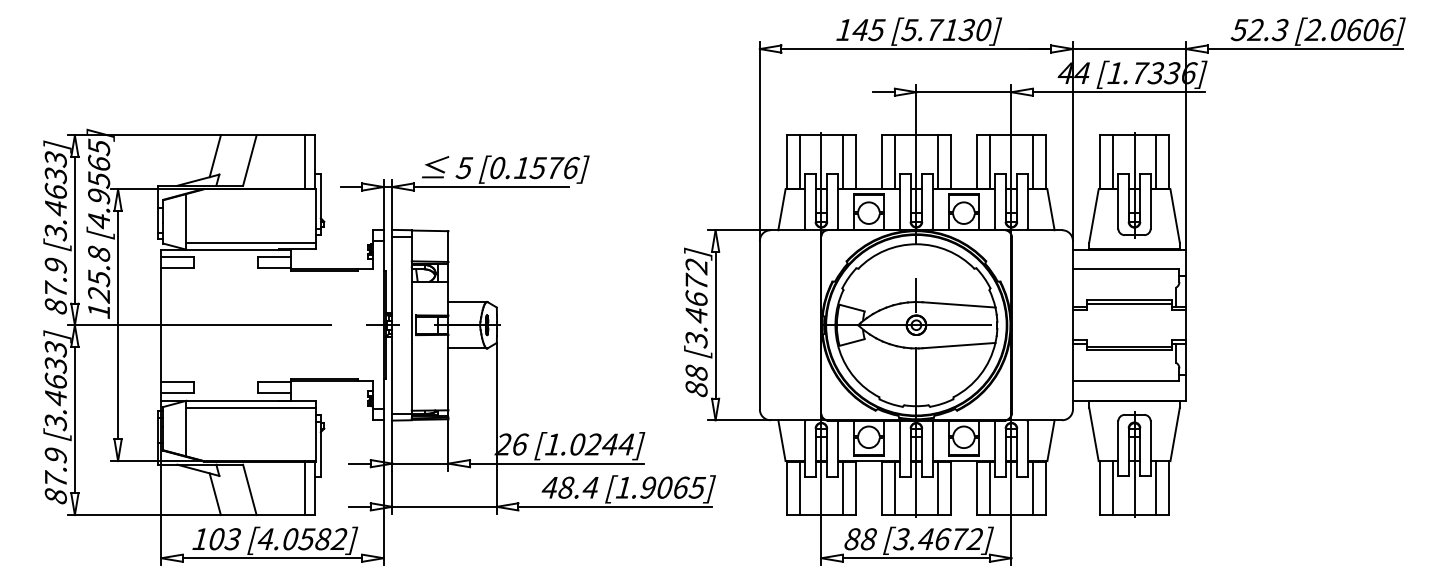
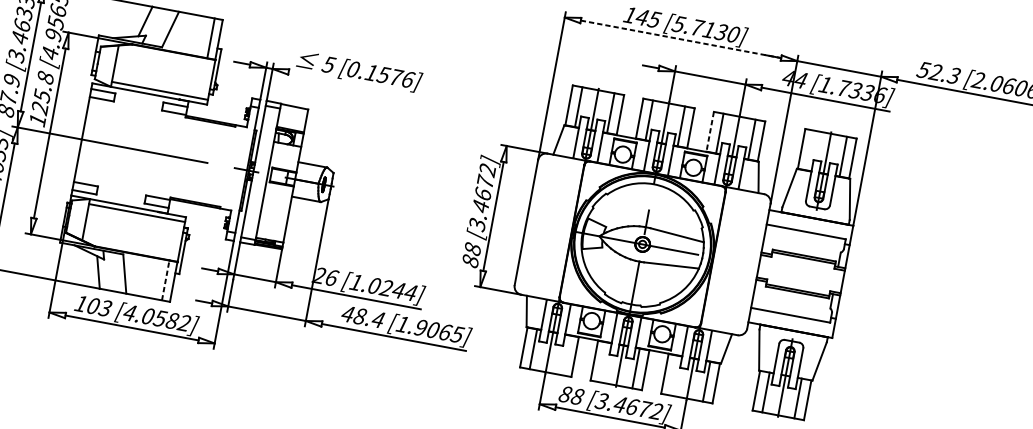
line: (916, 49) -> (681, 39), solid -> dashed
line: (1112, 161) -> (811, 150), removed
line: (976, 162) -> (709, 131), solid -> dashed
line: (490, 187) -> (345, 82), removed
line: (304, 488) -> (165, 280), solid -> dashed
line: (843, 488) -> (565, 355), removed
line: (894, 488) -> (603, 362), removed
line: (989, 488) -> (674, 375), removed

